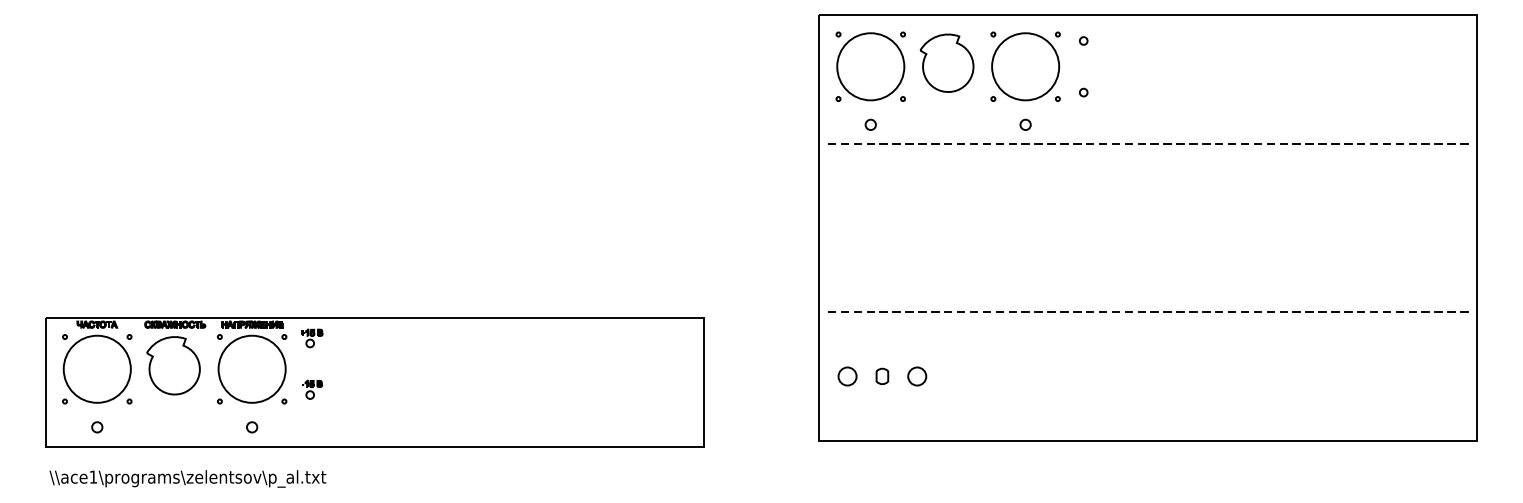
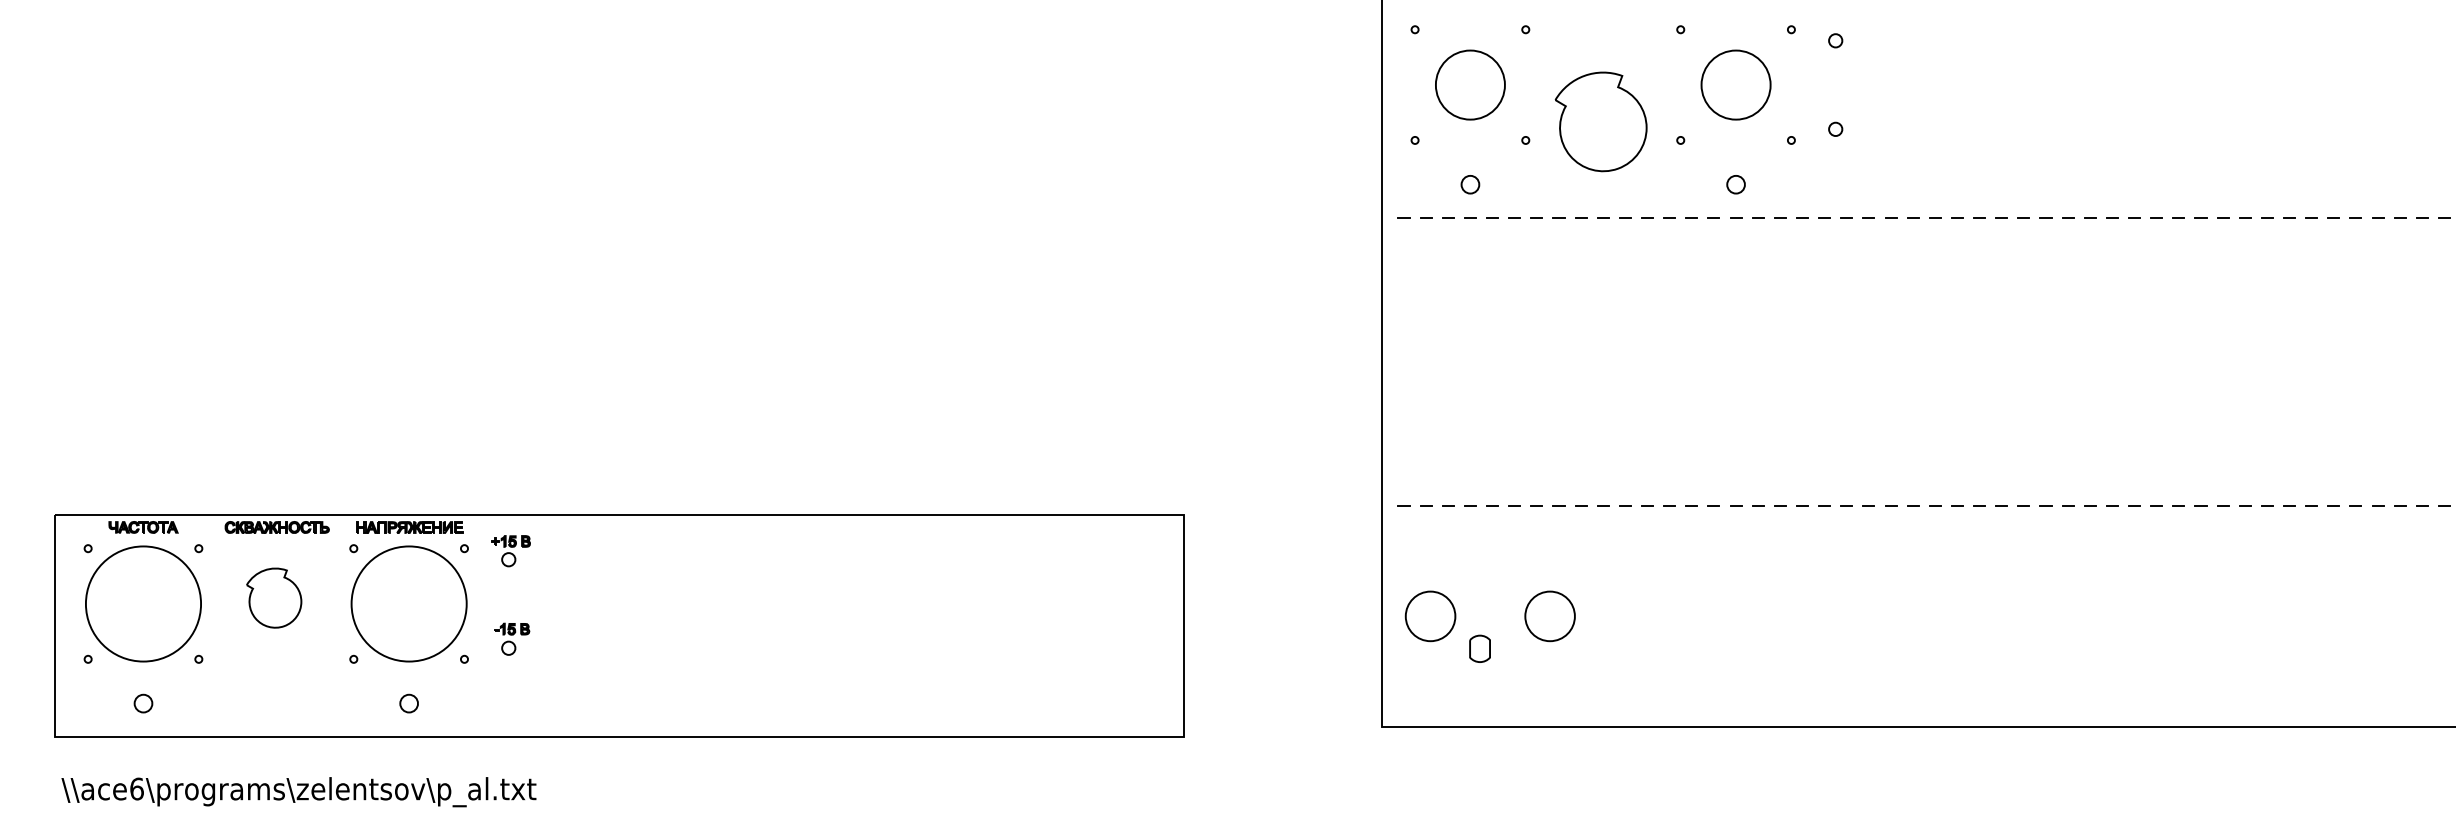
part: (946, 62) -> (1600, 120), moved
circle: (870, 66) -> (1469, 84), size x0.6
circle: (1025, 66) -> (1735, 84), size x0.6
part: (173, 365) -> (274, 597), size x0.6
part: (882, 375) -> (1480, 647), moved
circle: (847, 376) -> (1430, 616), size x1.6
circle: (917, 376) -> (1550, 616), size x1.6
text: (93, 476) -> (136, 787), ace1 -> ace6

